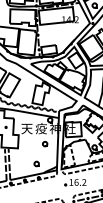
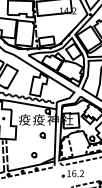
text: (26, 128) -> (24, 119), 天 -> 疫

